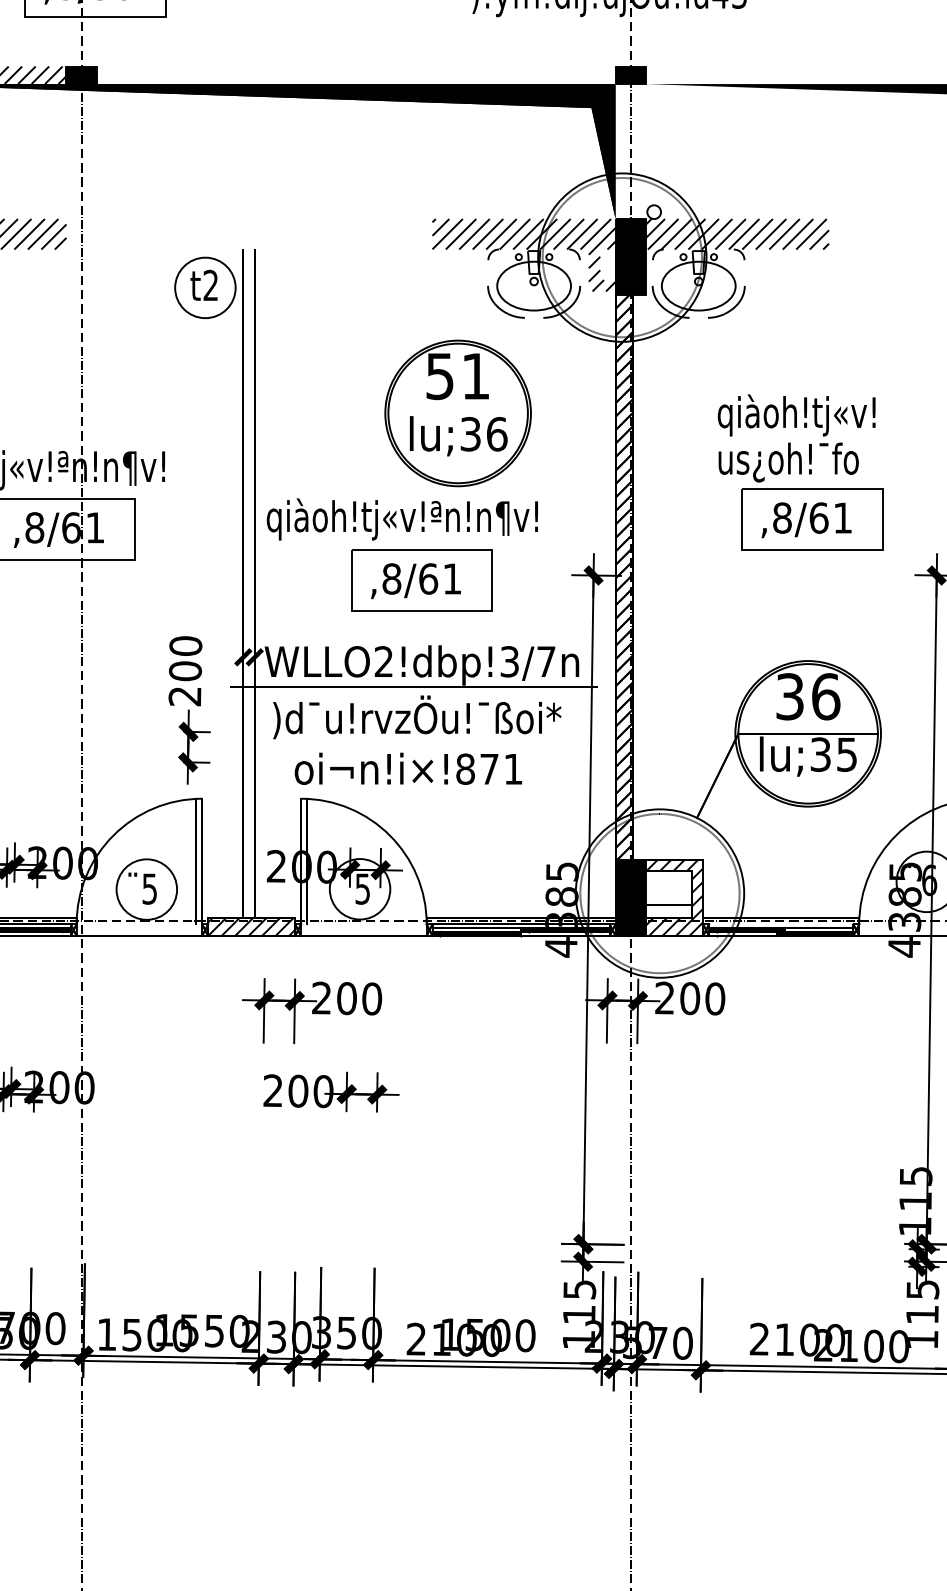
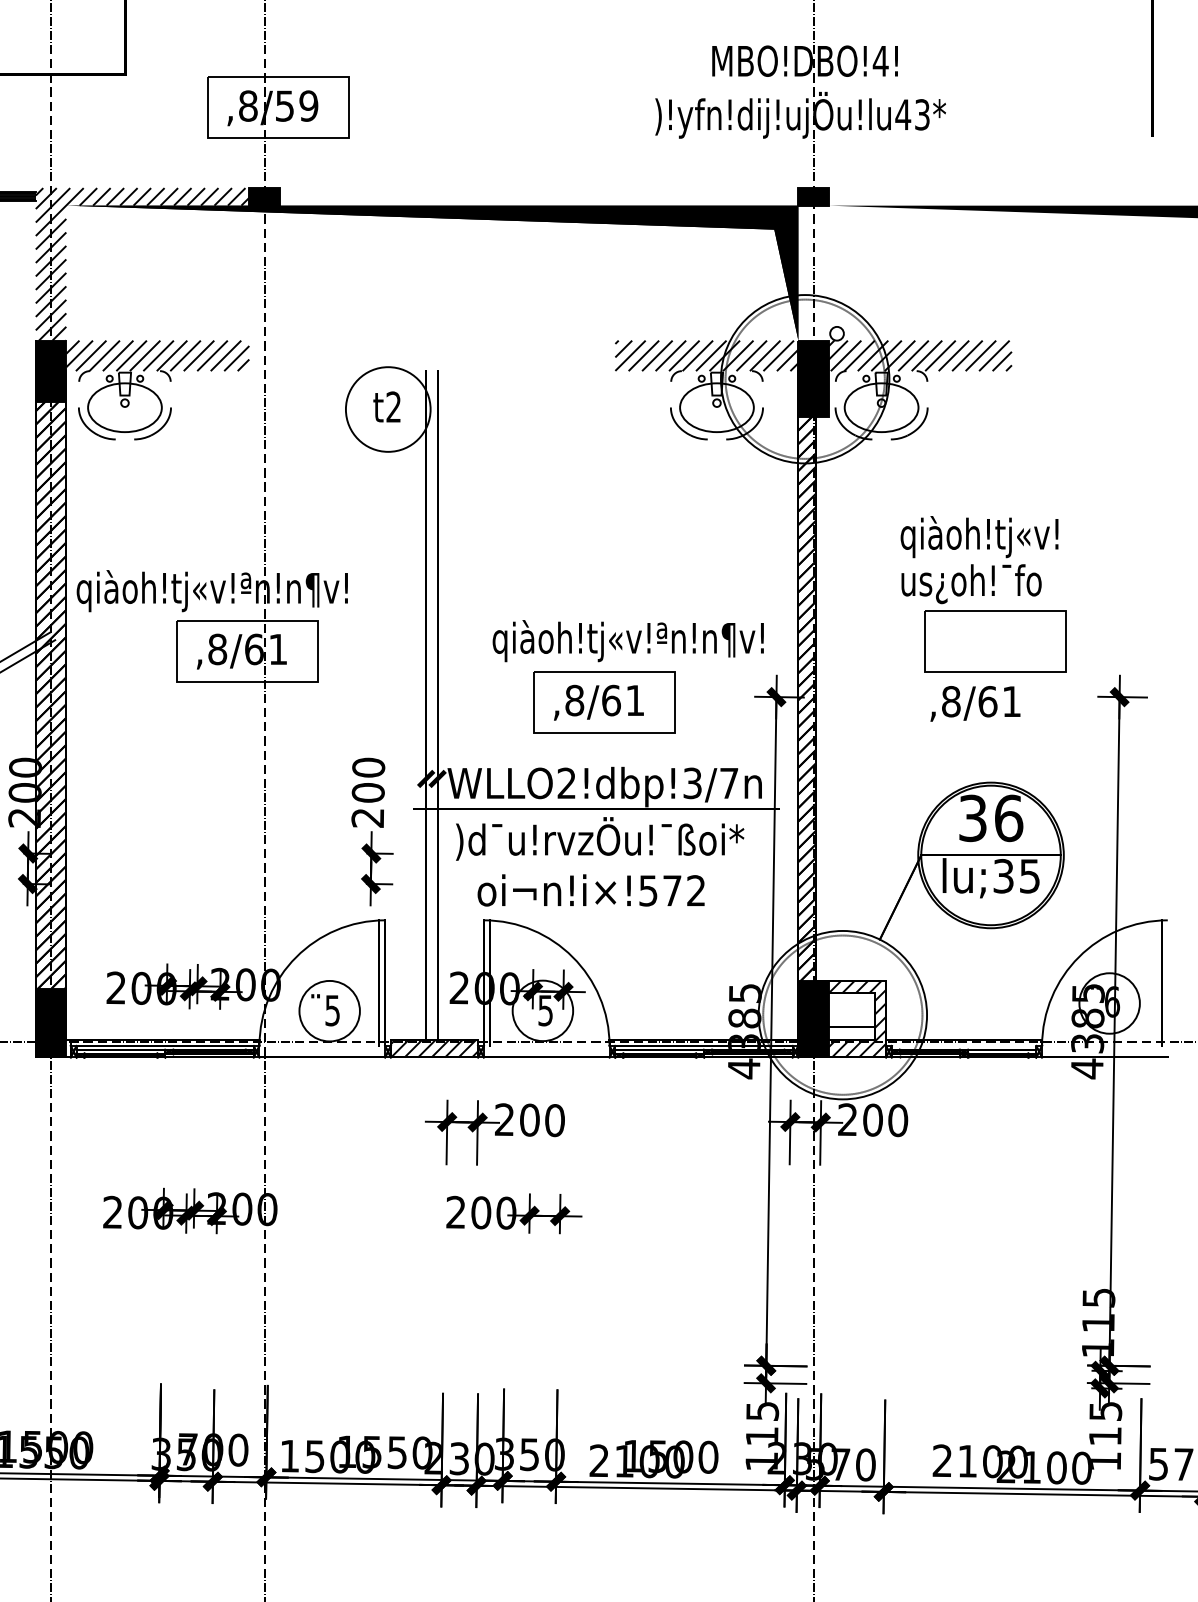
hatch: (601, 270) -> (784, 392), removed
circle: (205, 287) -> (388, 409), size x1.4
part: (457, 412) -> (640, 534), removed
text: (401, 519) -> (627, 641), moved
text: (806, 519) -> (975, 703), moved
text: (488, 768) -> (671, 890), oi¬n!i×!871 -> oi¬n!i×!572

